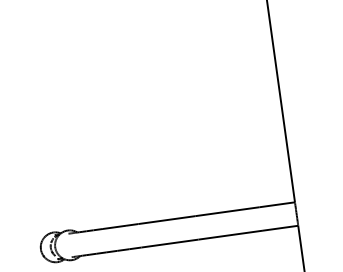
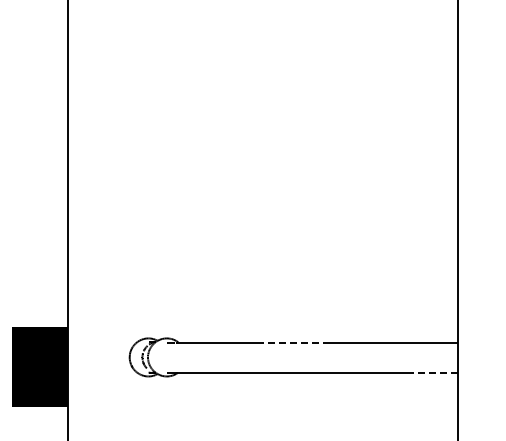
line: (166, 219) -> (293, 342), solid -> dashed
line: (280, 228) -> (435, 372), solid -> dashed

